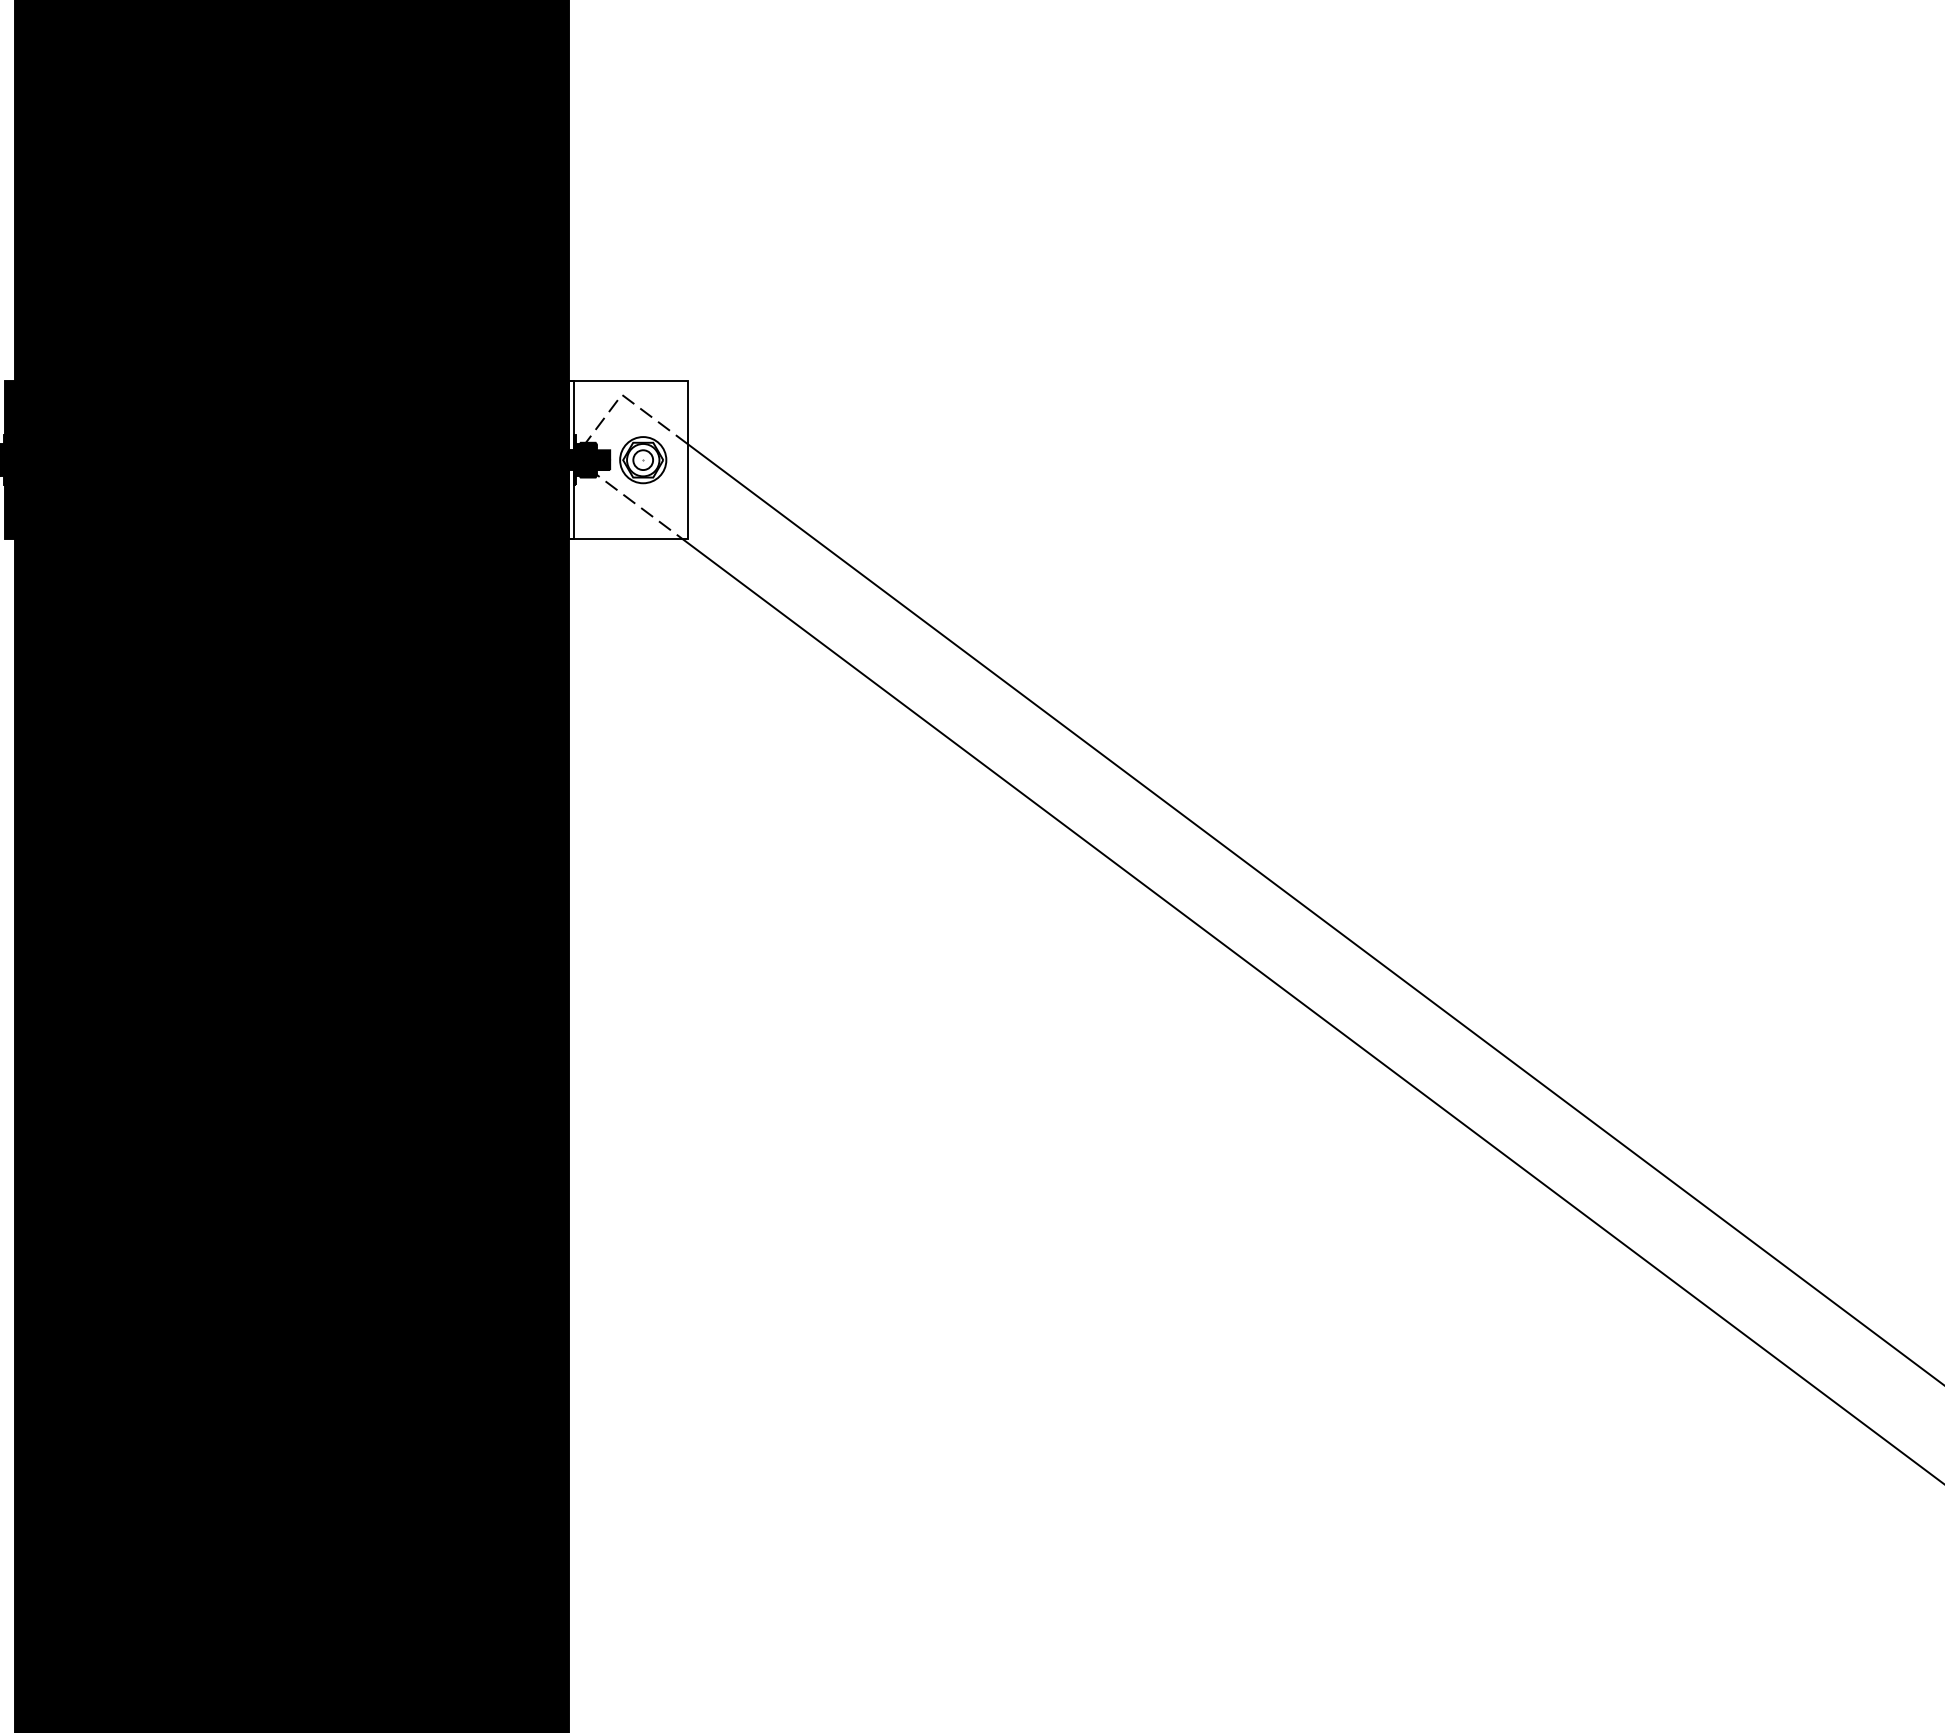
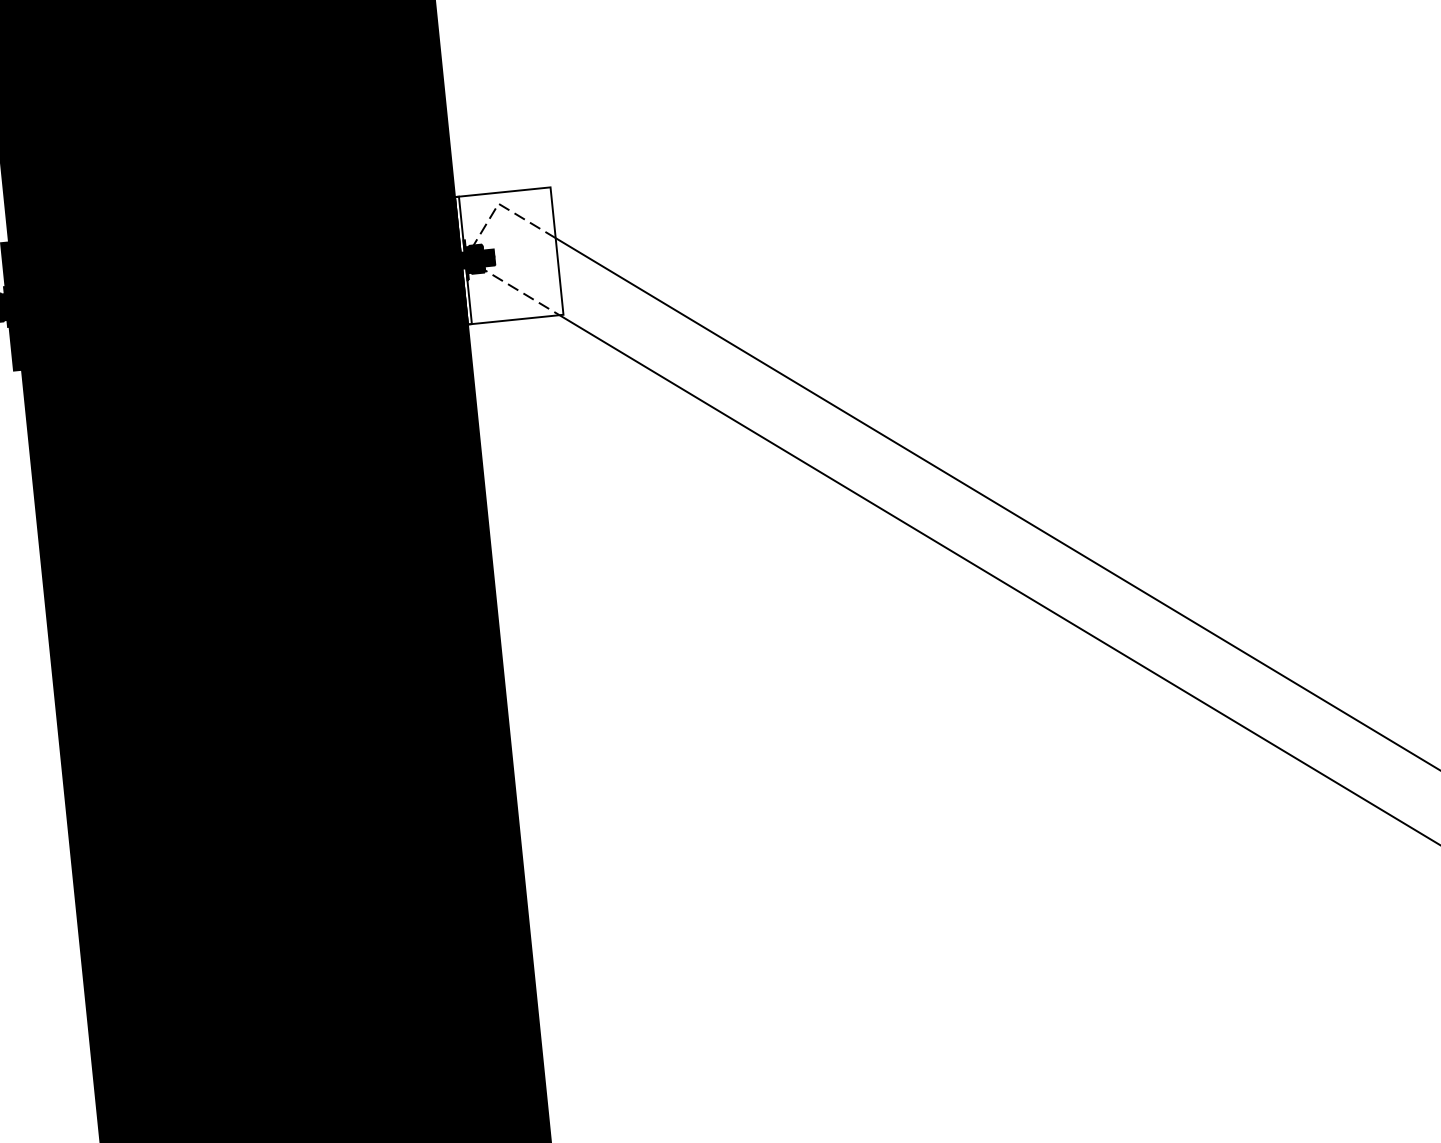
part: (643, 460) -> (521, 254), removed

